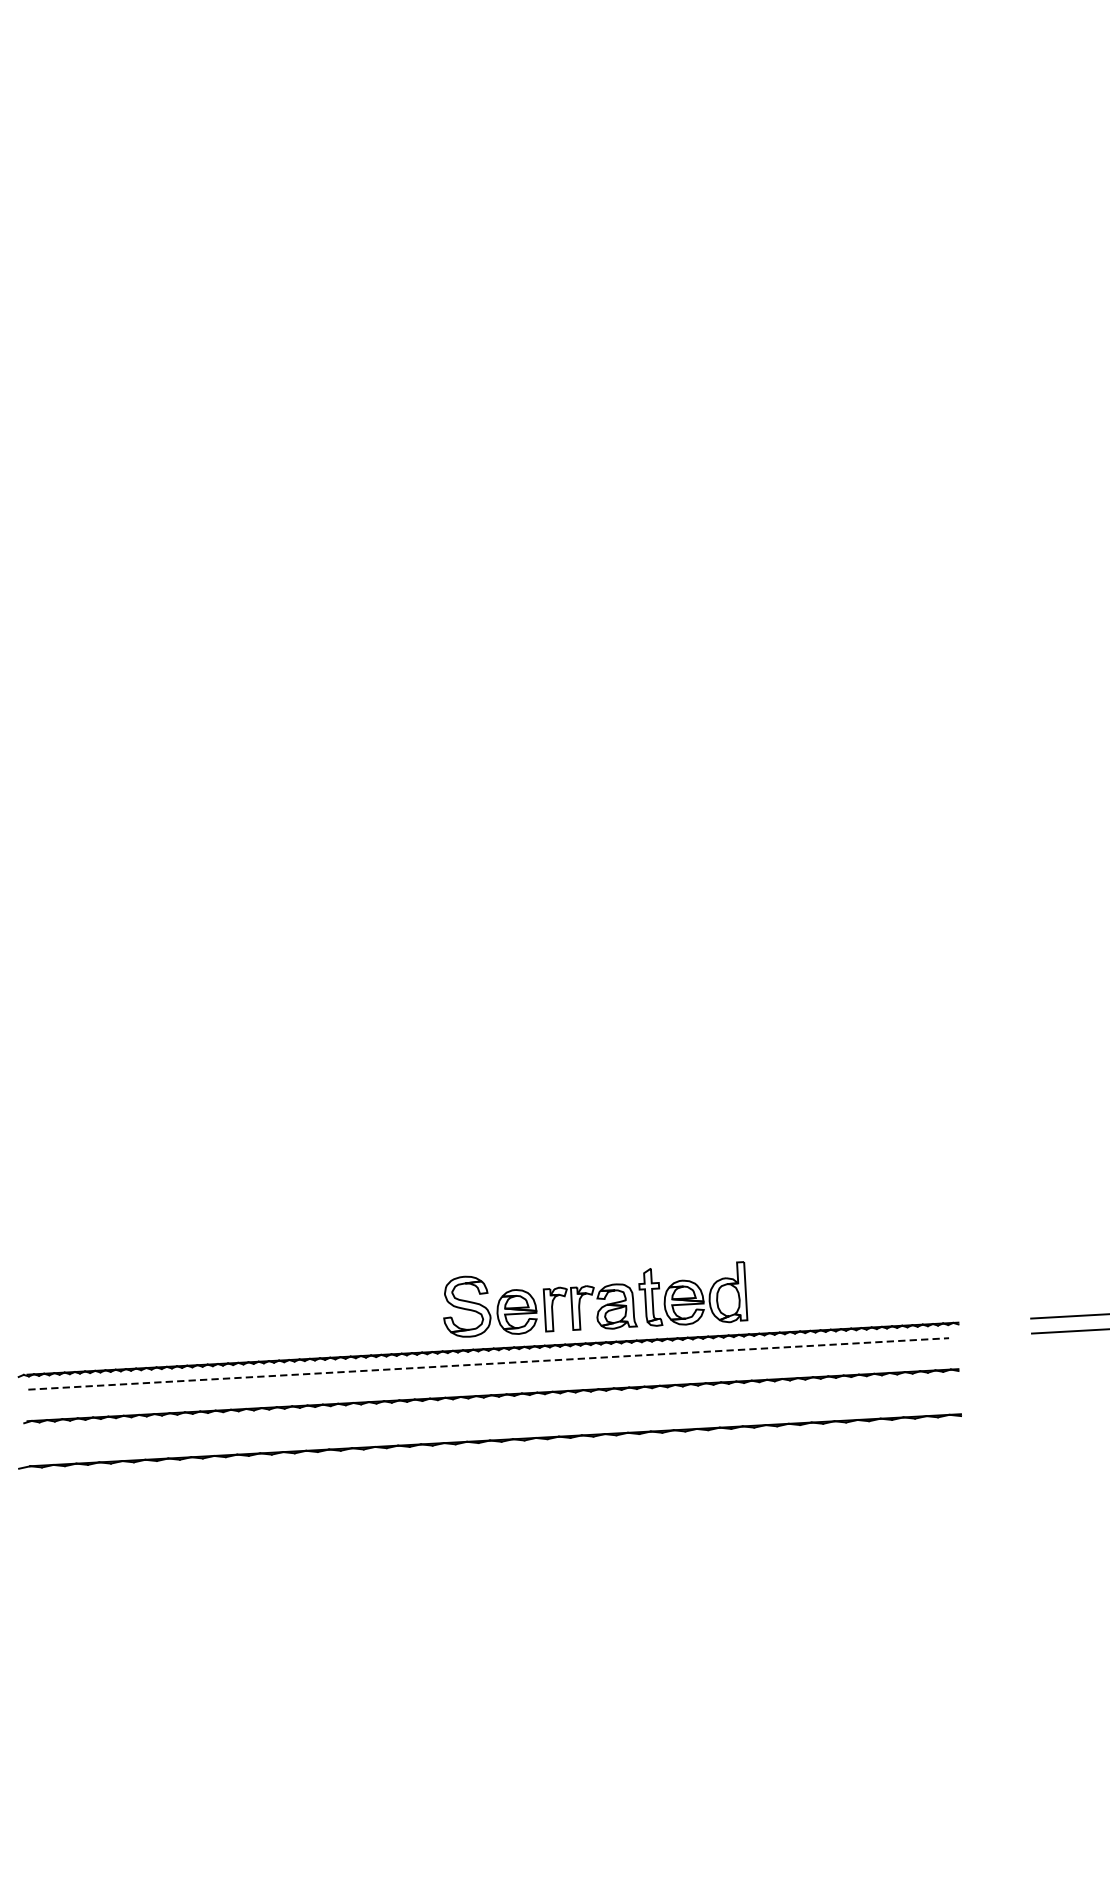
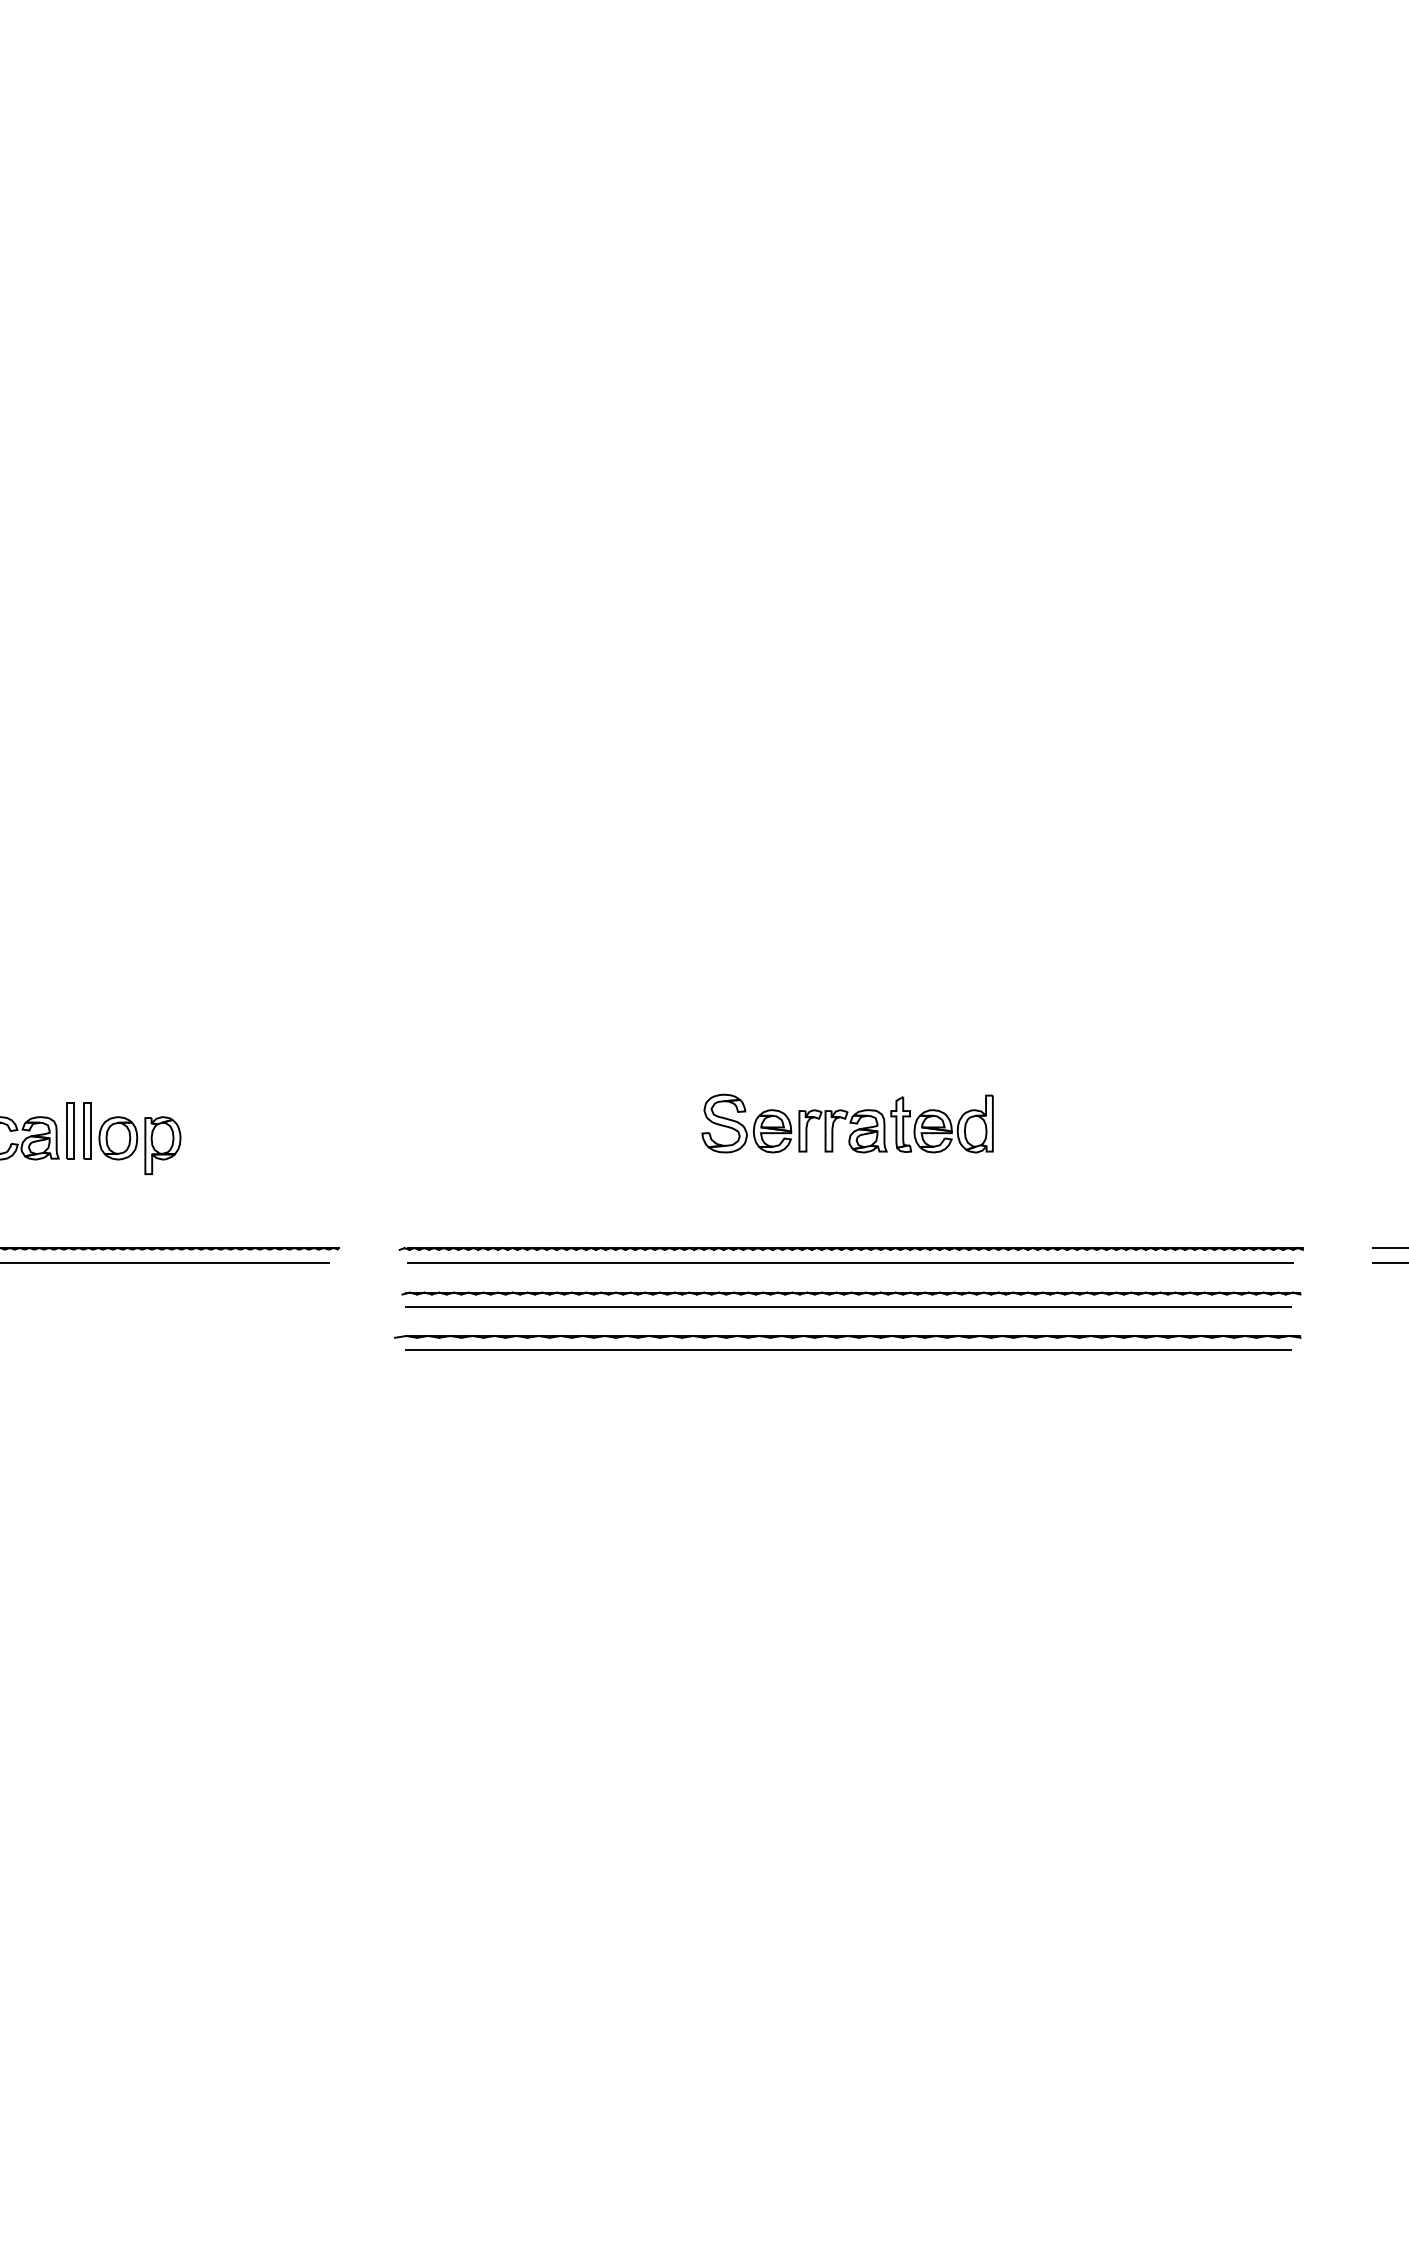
part: (594, 1299) -> (847, 1123), moved
line: (489, 1363) -> (851, 1262), dashed -> solid
line: (488, 1410) -> (847, 1307), added
line: (490, 1455) -> (847, 1350), added

